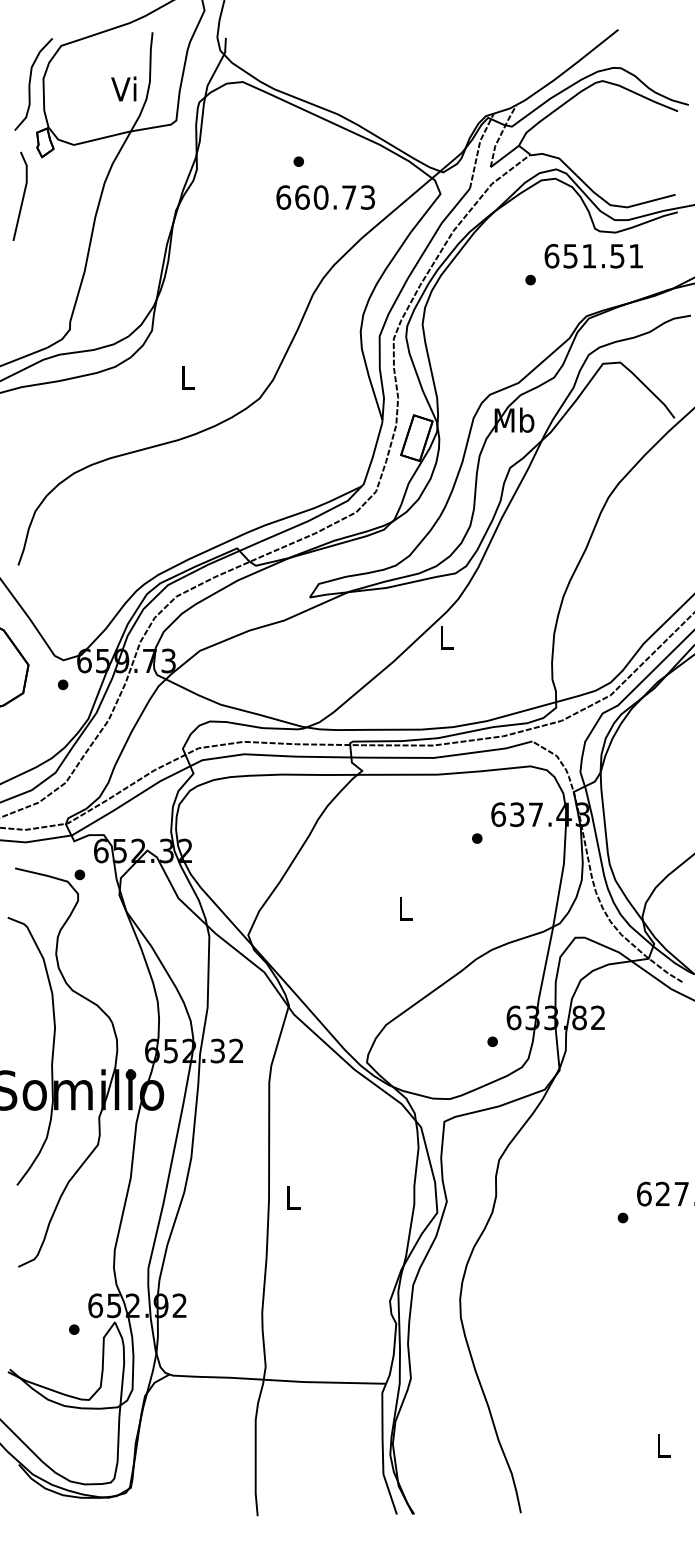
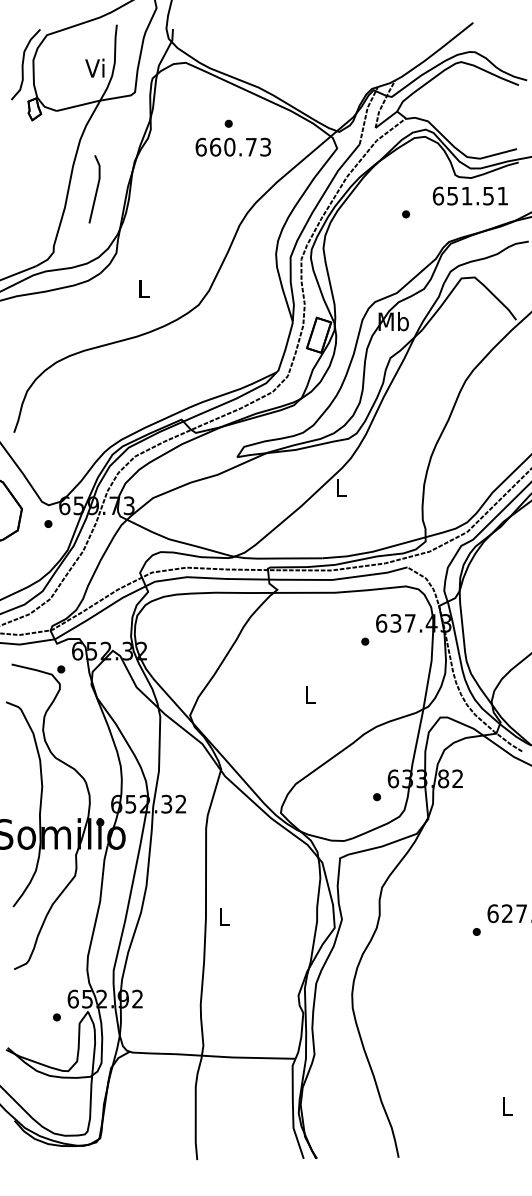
line: (22, 196) -> (96, 189), moved
text: (324, 196) -> (232, 146), moved
text: (592, 255) -> (469, 195), moved

